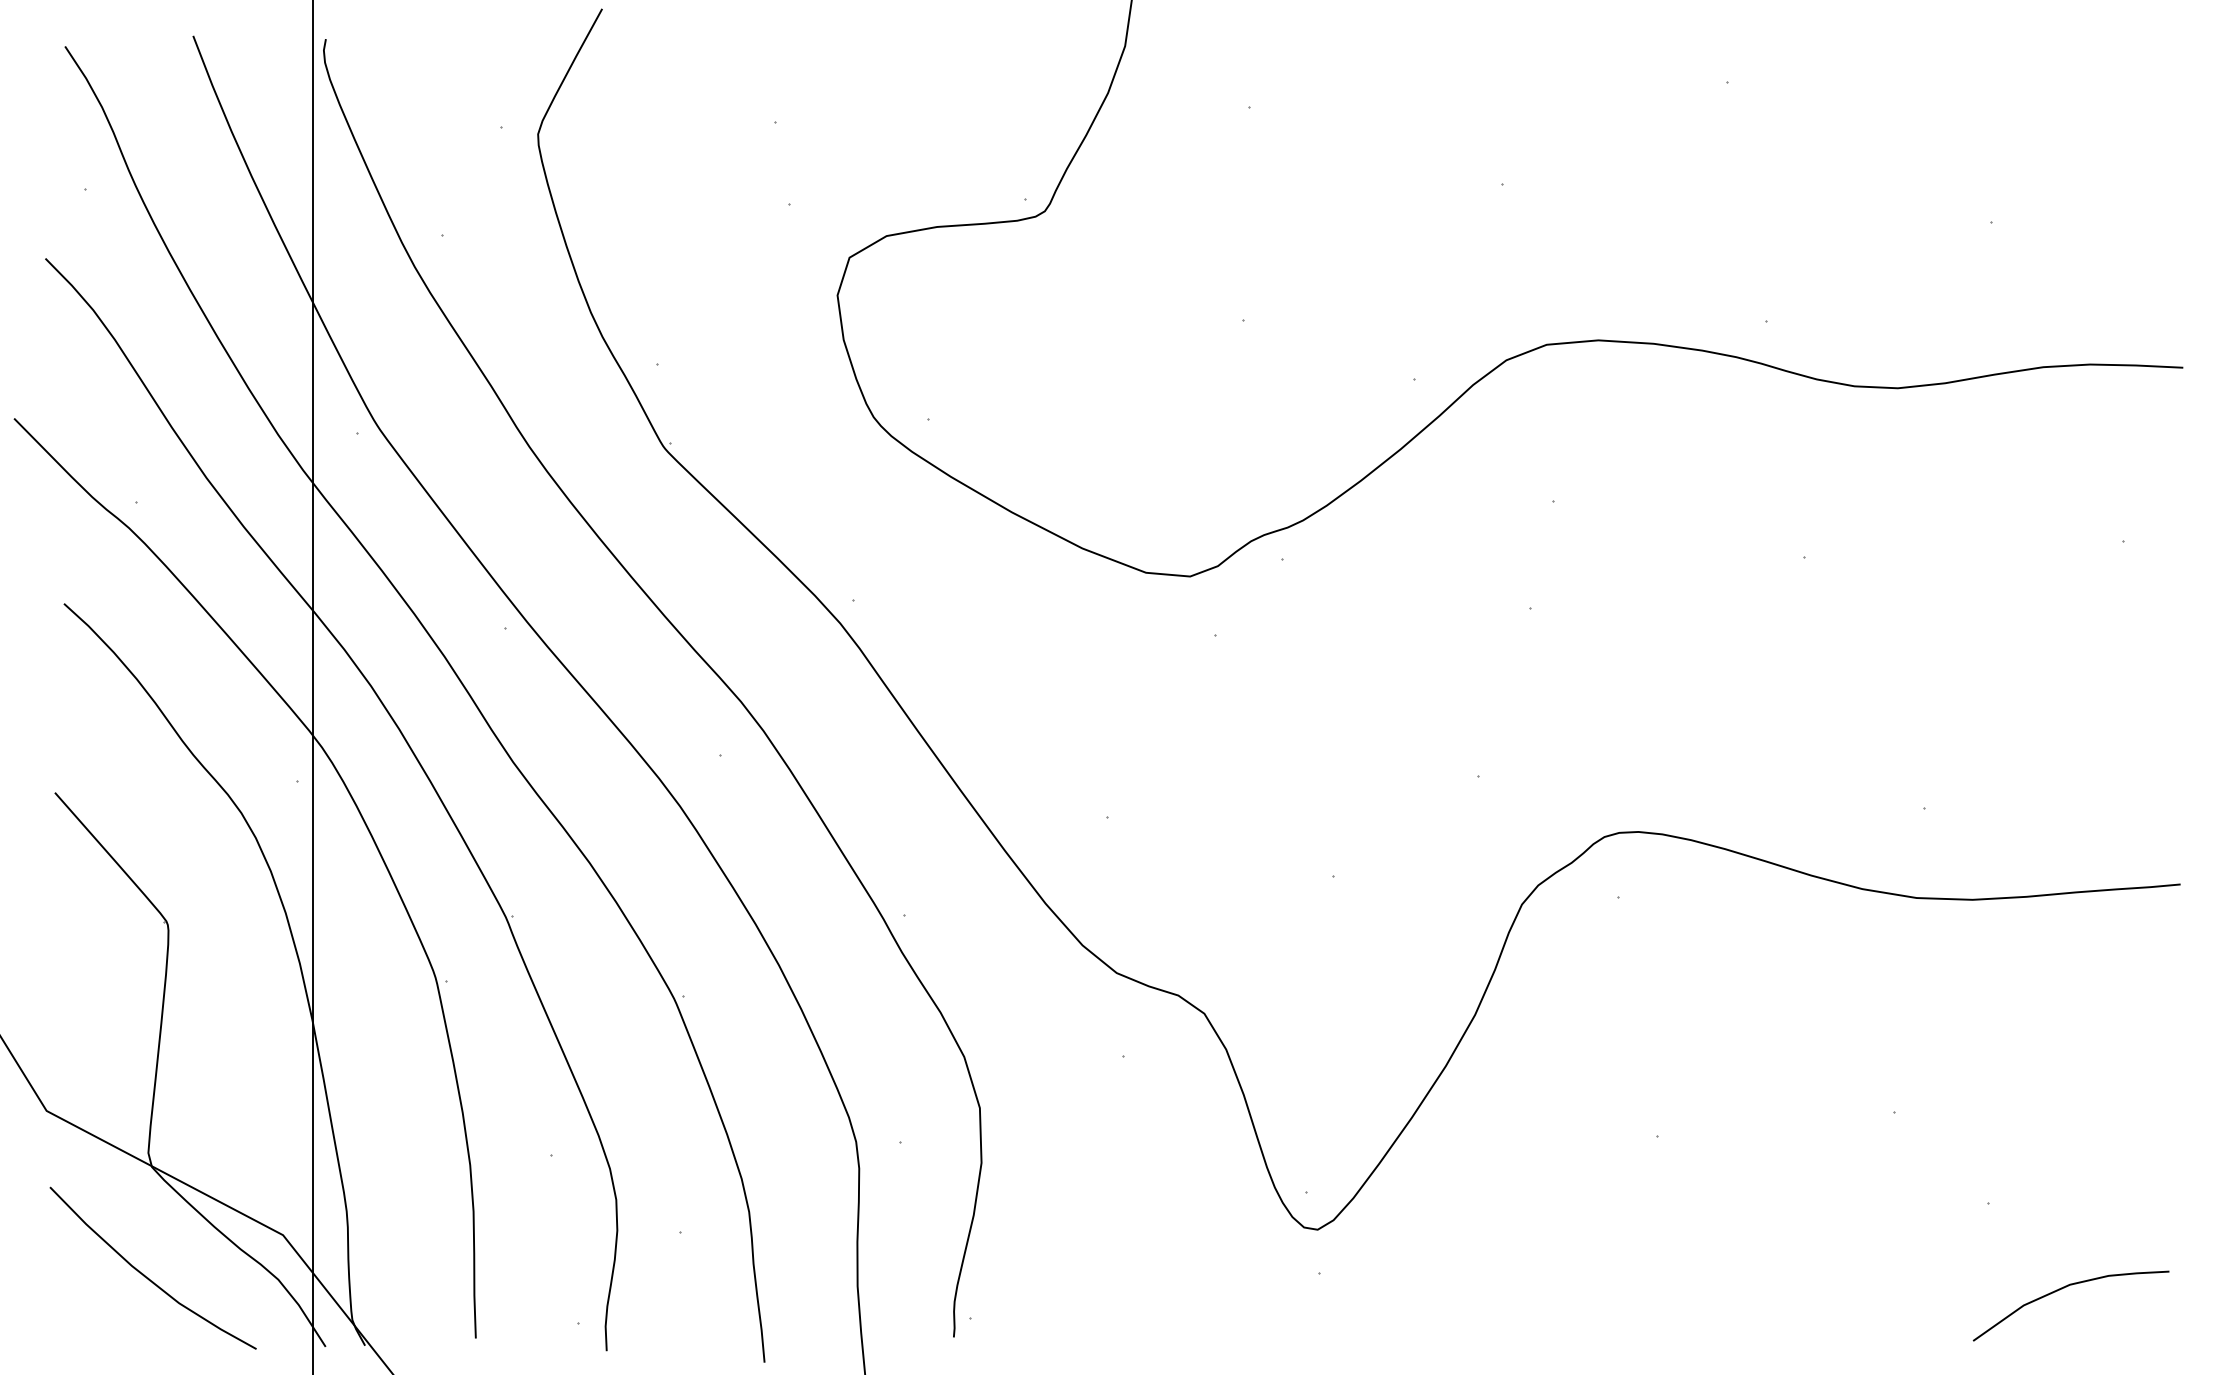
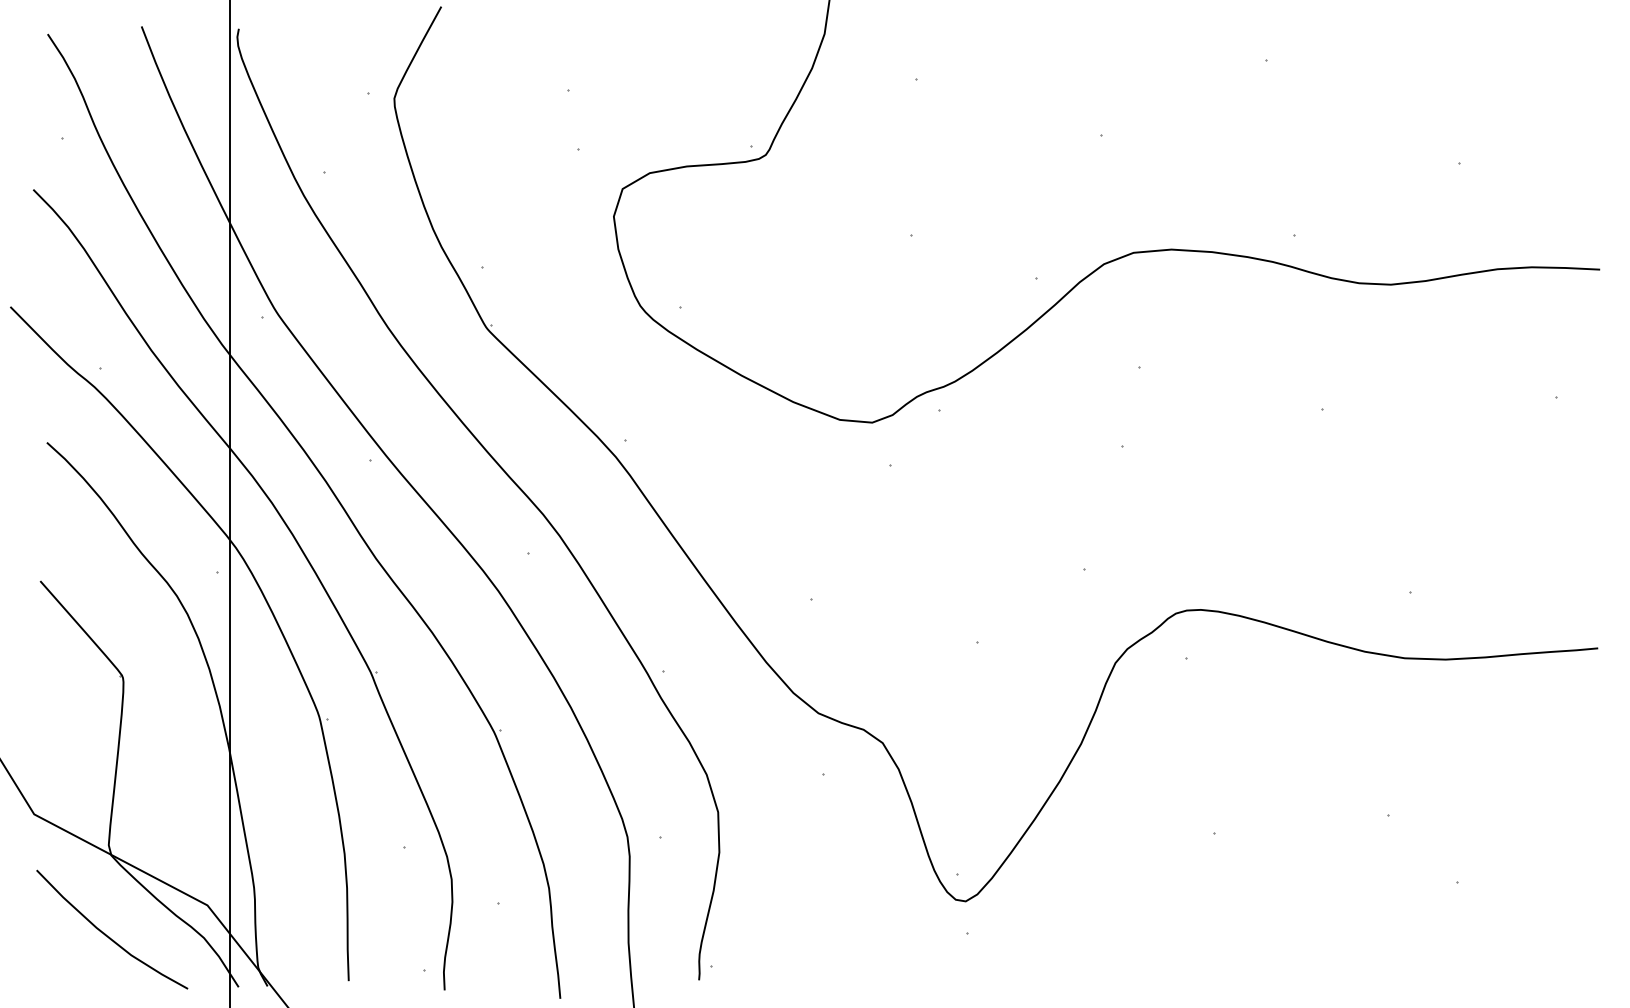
curve: (2062, 1289) -> (1511, 945), removed

